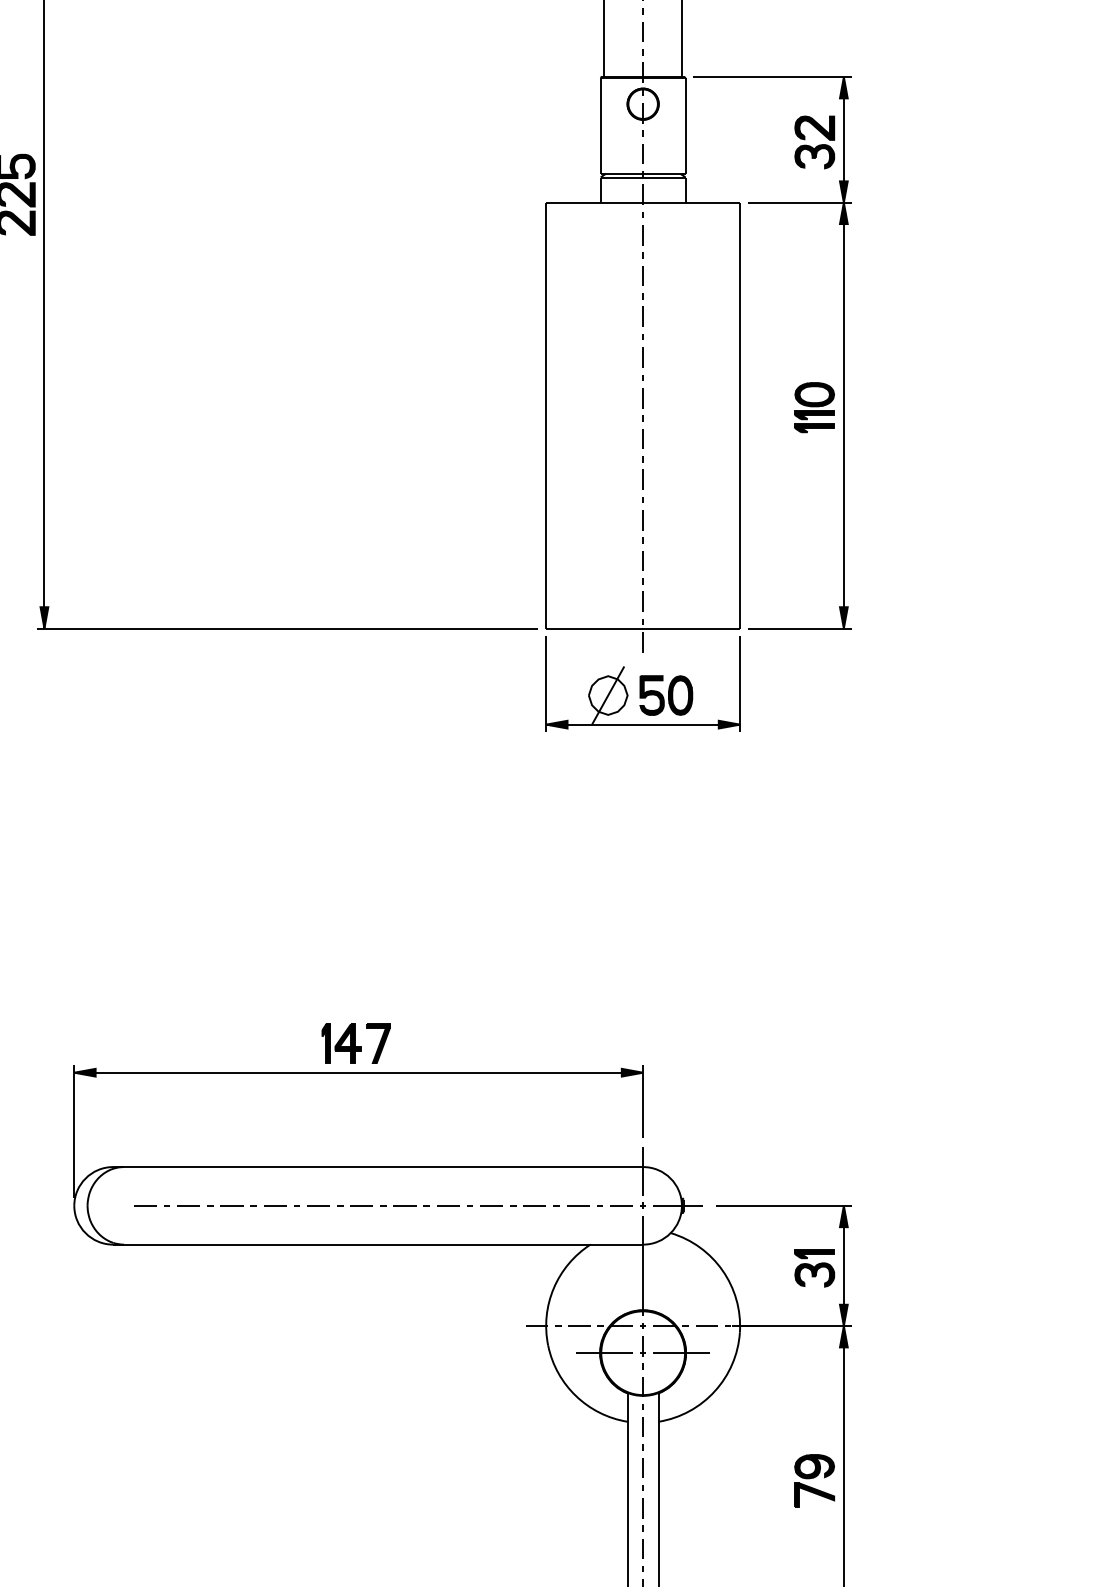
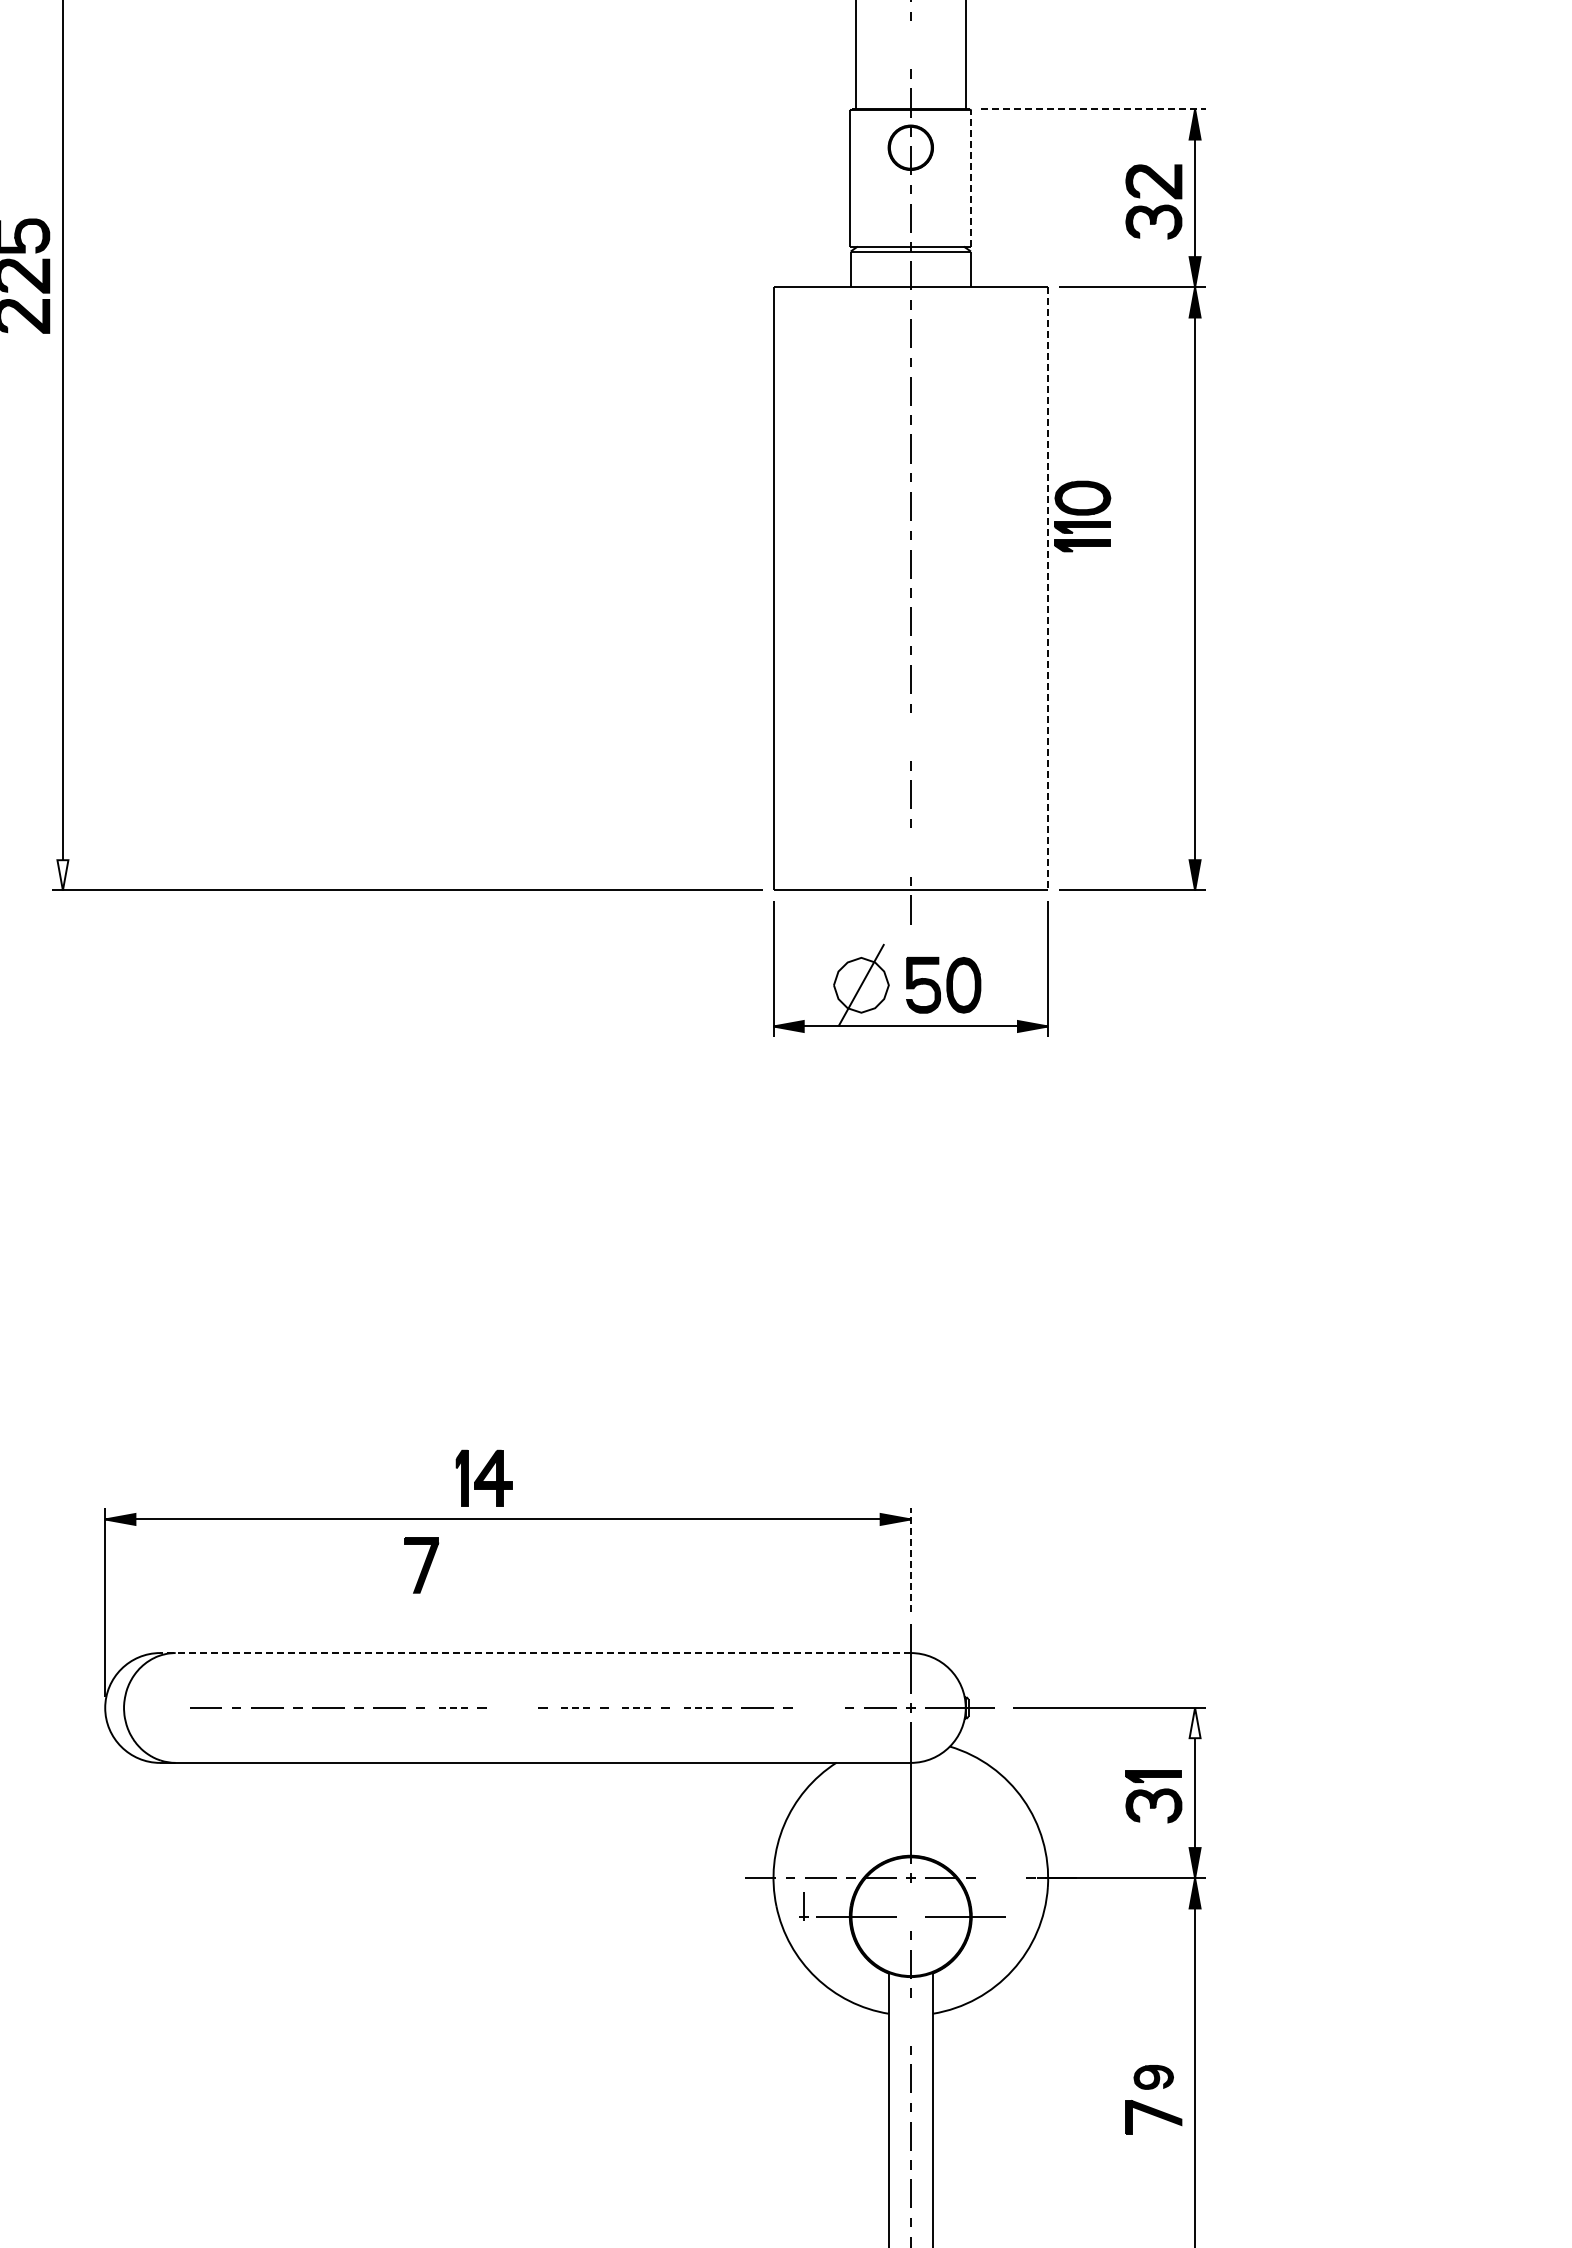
line: (642, 31) -> (910, 45), removed
line: (772, 77) -> (1094, 109), solid -> dashed
line: (685, 125) -> (971, 178), solid -> dashed
part: (814, 407) -> (1082, 516), moved
line: (740, 415) -> (1048, 588), solid -> dashed
line: (642, 519) -> (910, 736), removed
line: (642, 601) -> (910, 852), removed
fill: (44, 618) -> (62, 875), removed
part: (378, 1043) -> (421, 1565), moved
line: (642, 1101) -> (910, 1560), solid -> dashed
line: (378, 1167) -> (535, 1653), solid -> dashed
line: (318, 1205) -> (450, 1707), solid -> dashed
line: (361, 1205) -> (512, 1707), removed
line: (404, 1205) -> (573, 1707), solid -> dashed
line: (448, 1205) -> (634, 1707), solid -> dashed
line: (491, 1205) -> (695, 1707), solid -> dashed
line: (577, 1205) -> (818, 1707), removed
fill: (843, 1216) -> (1194, 1722), removed
line: (706, 1325) -> (1000, 1877), removed
part: (642, 1346) -> (803, 1906), moved
line: (642, 1427) -> (910, 2021), removed
part: (814, 1466) -> (1153, 2077), size x0.7

